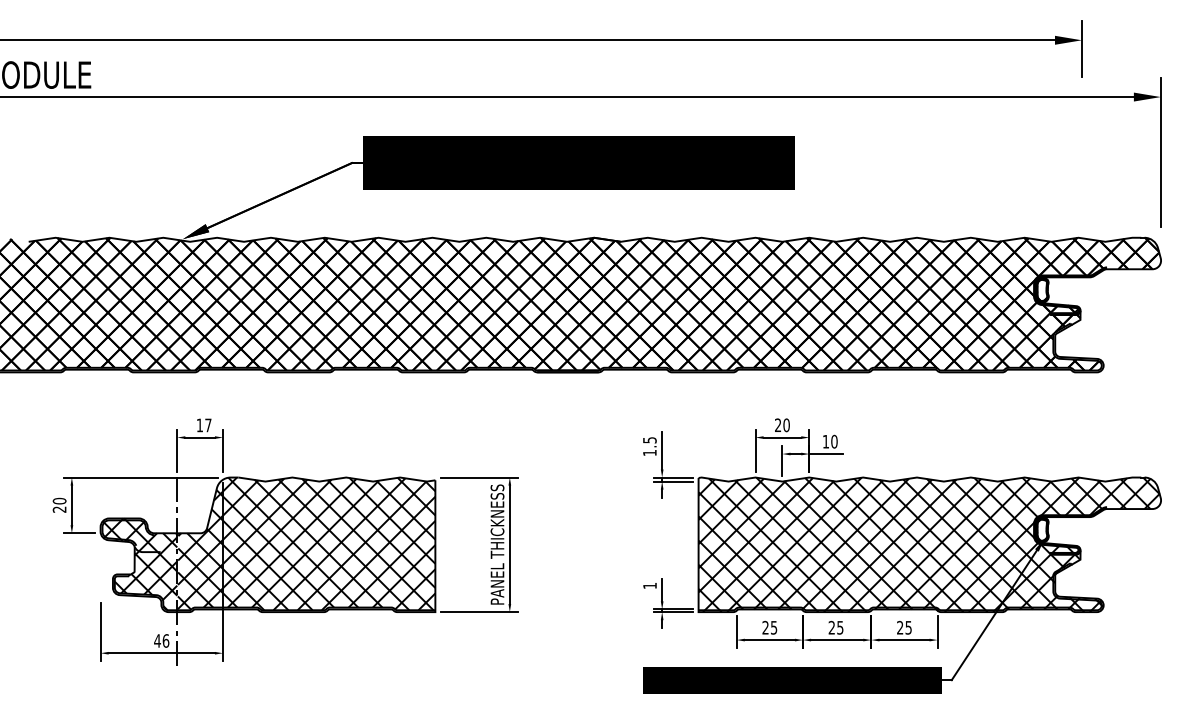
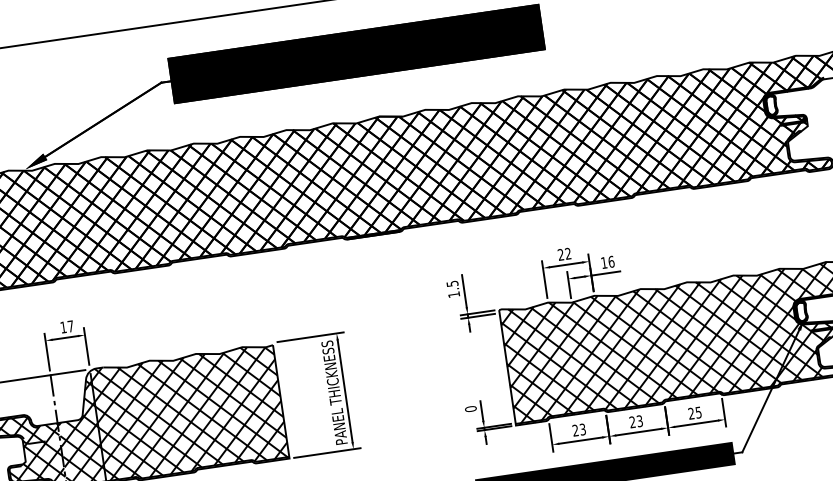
text: (786, 425) -> (568, 253), 20 -> 22
text: (834, 441) -> (611, 261), 10 -> 16
text: (649, 585) -> (470, 408), 1 -> 0
text: (774, 626) -> (583, 428), 25 -> 23
text: (840, 626) -> (639, 420), 25 -> 23

